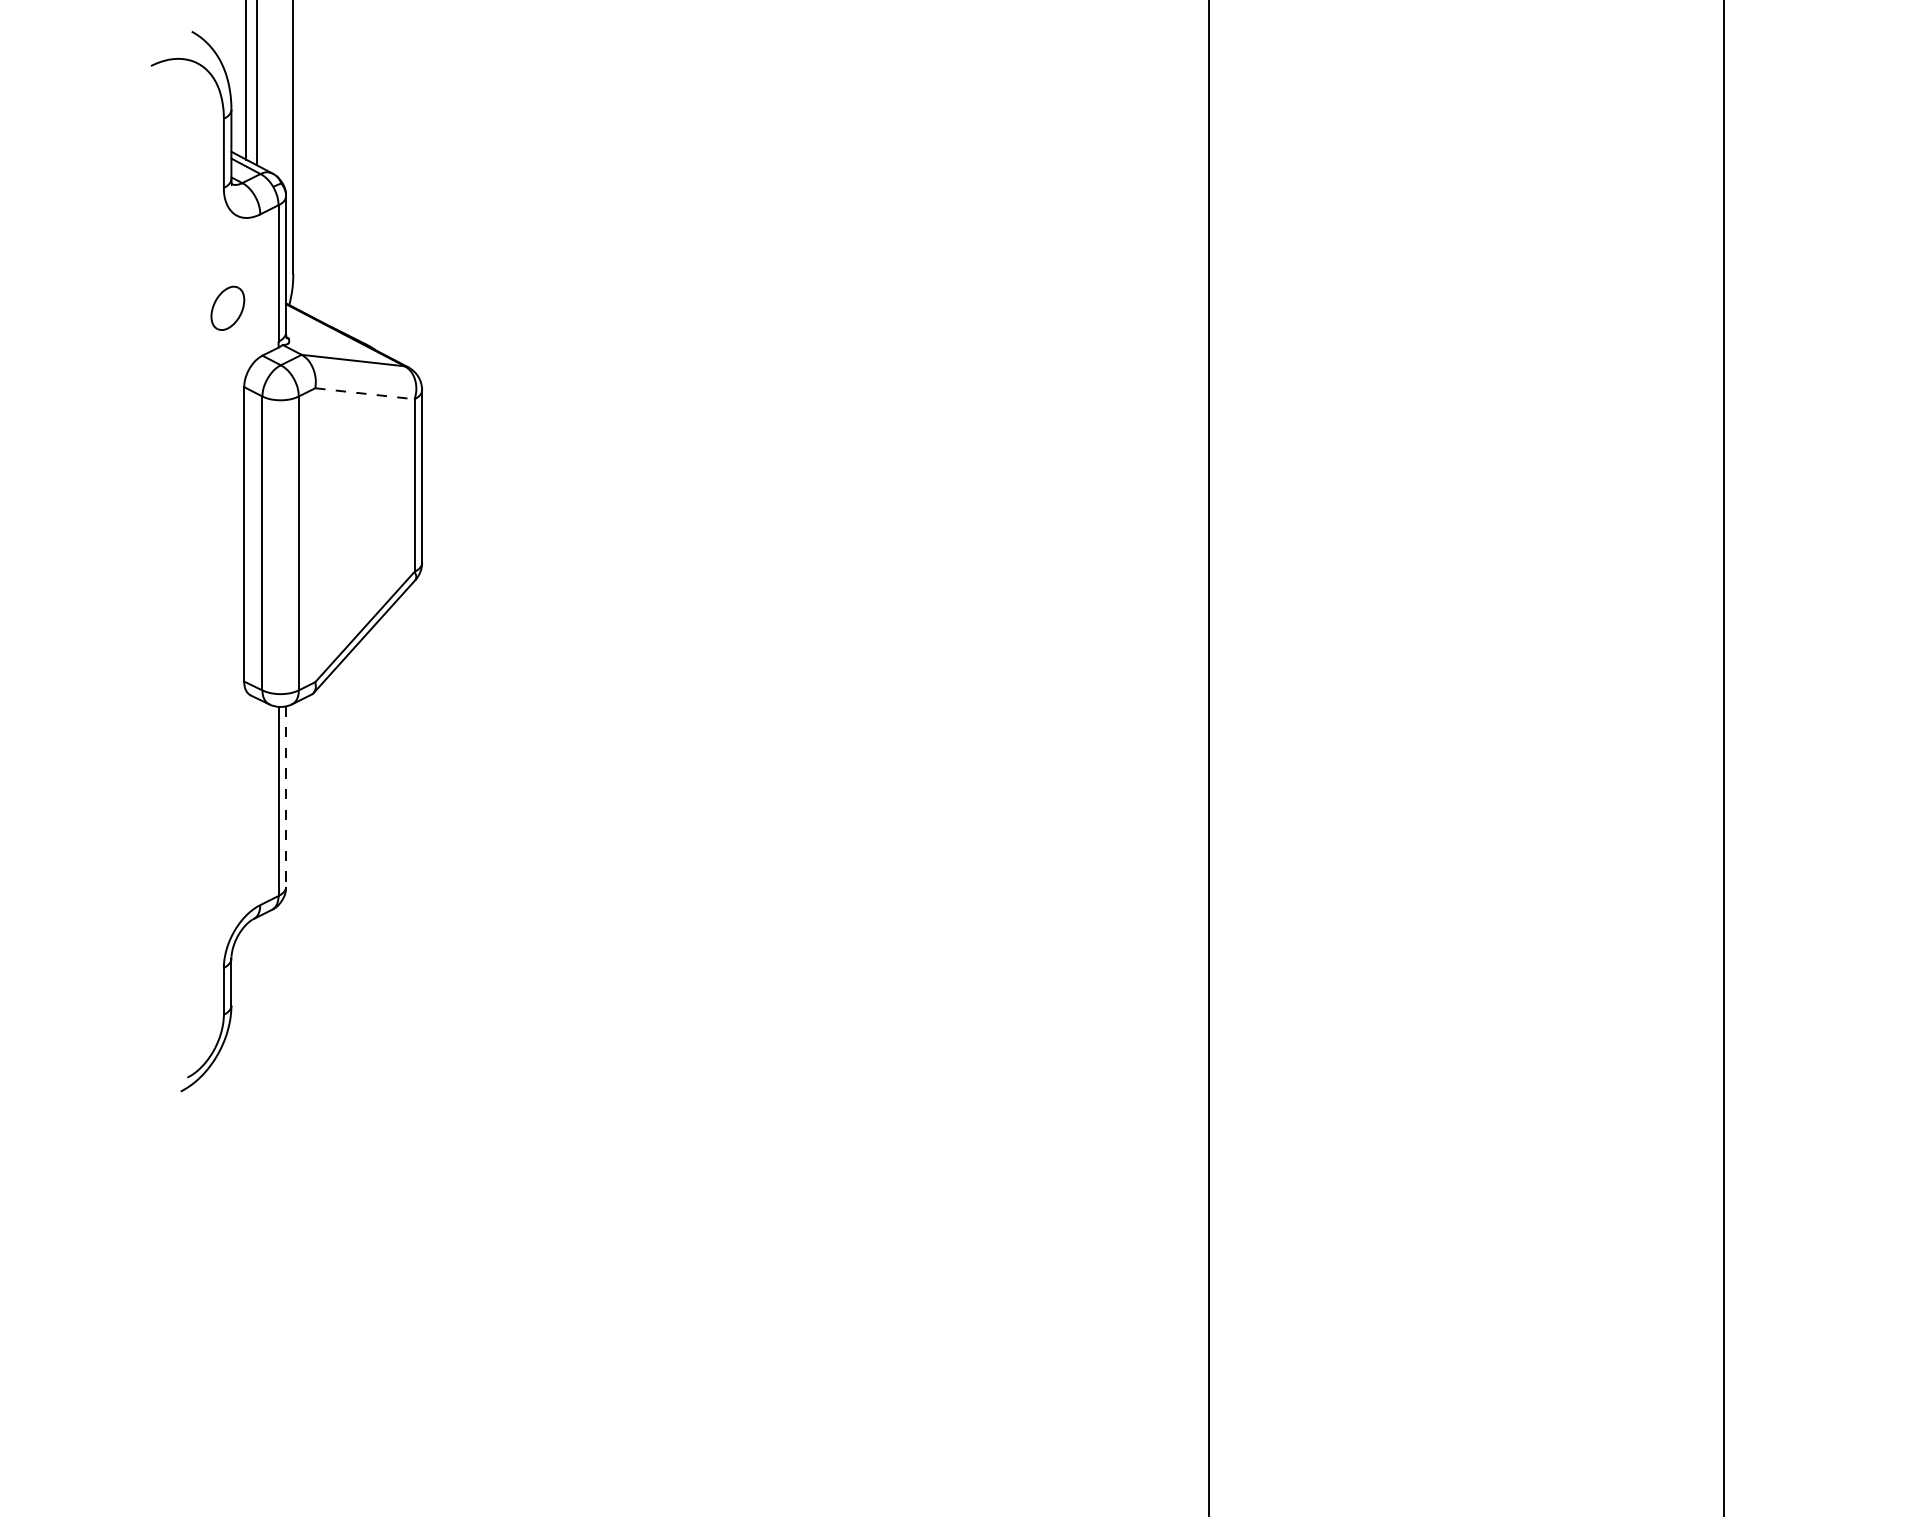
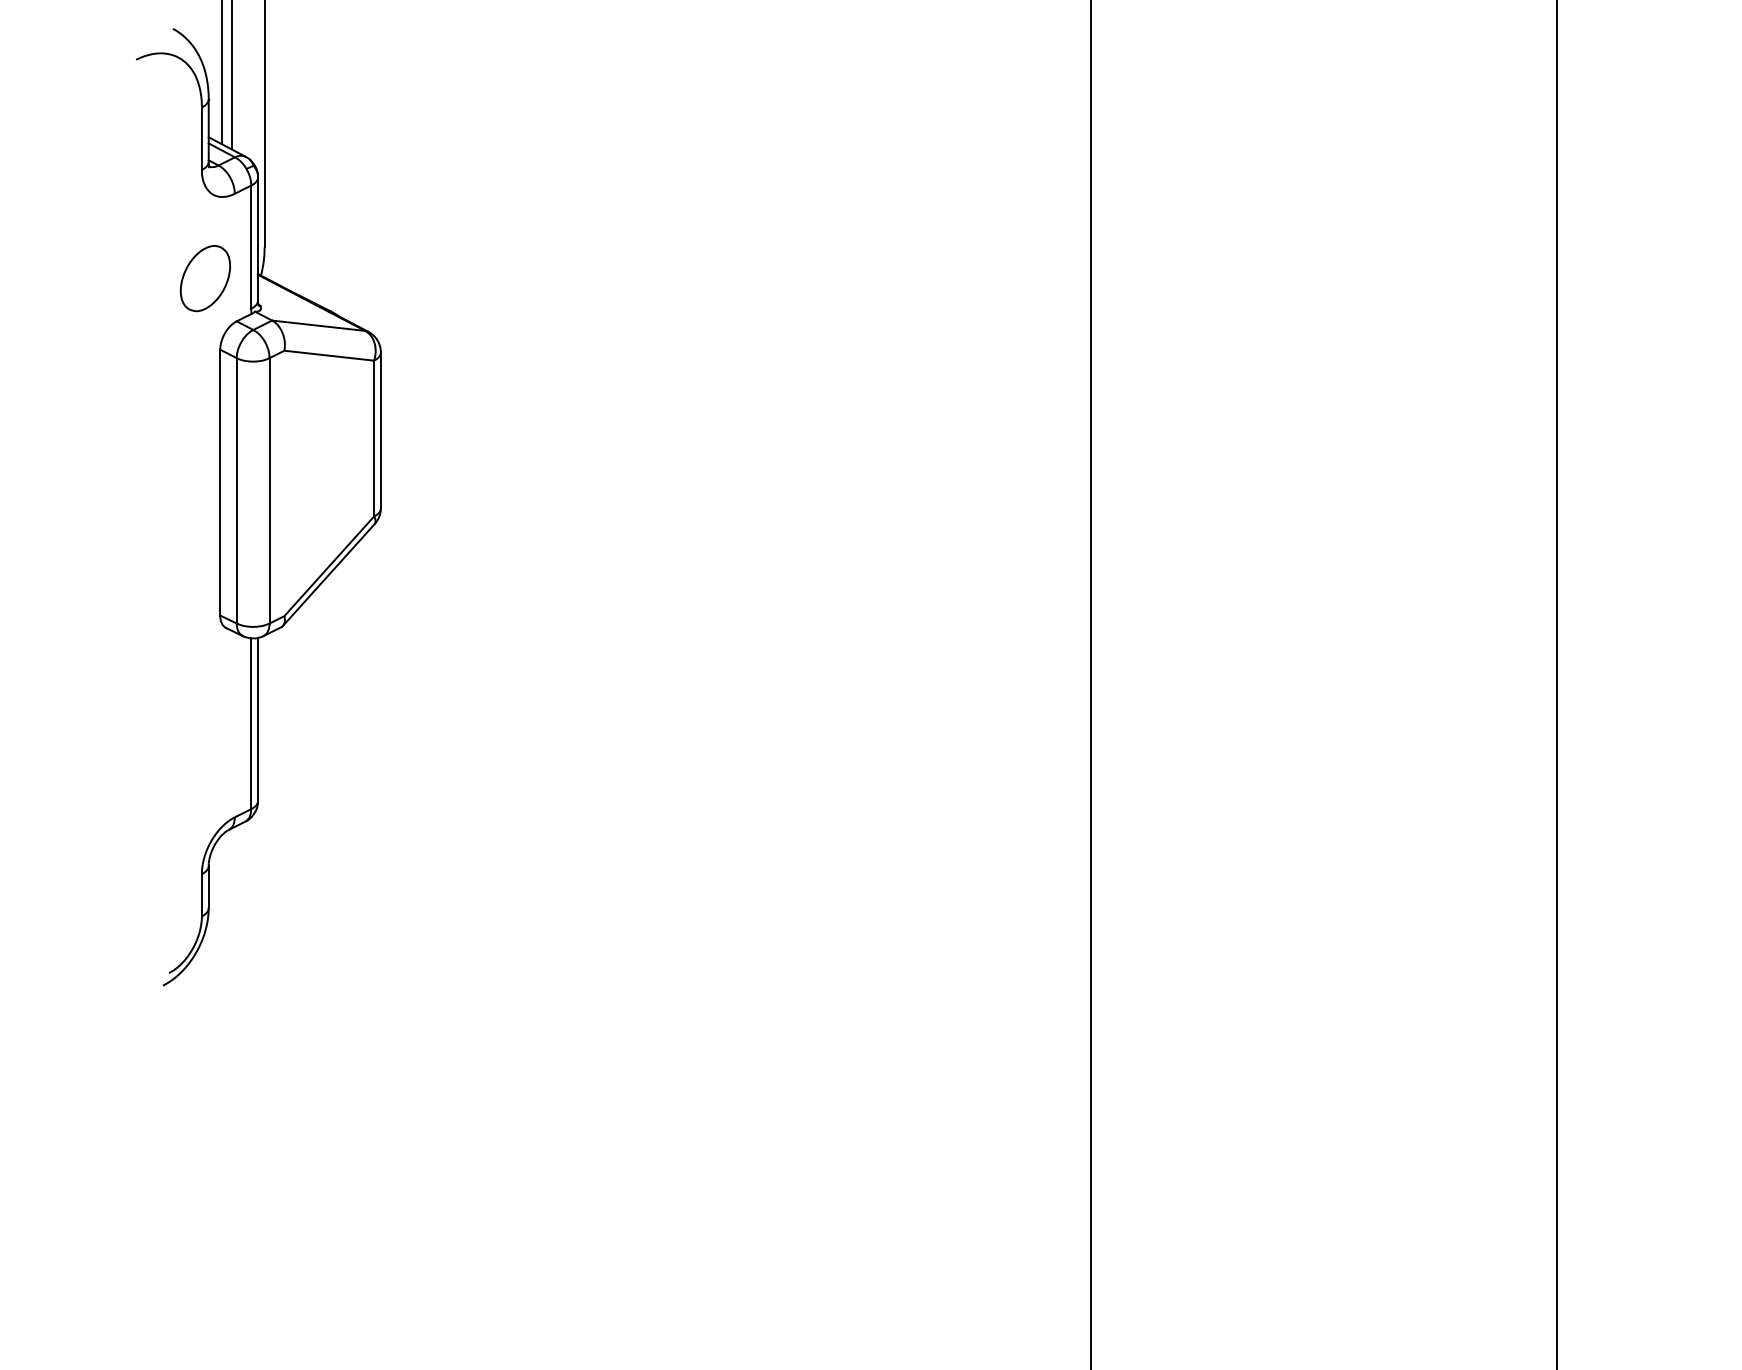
part: (227, 308) -> (205, 278), size x1.67
line: (364, 393) -> (328, 355), dashed -> solid
line: (286, 797) -> (258, 720), dashed -> solid

